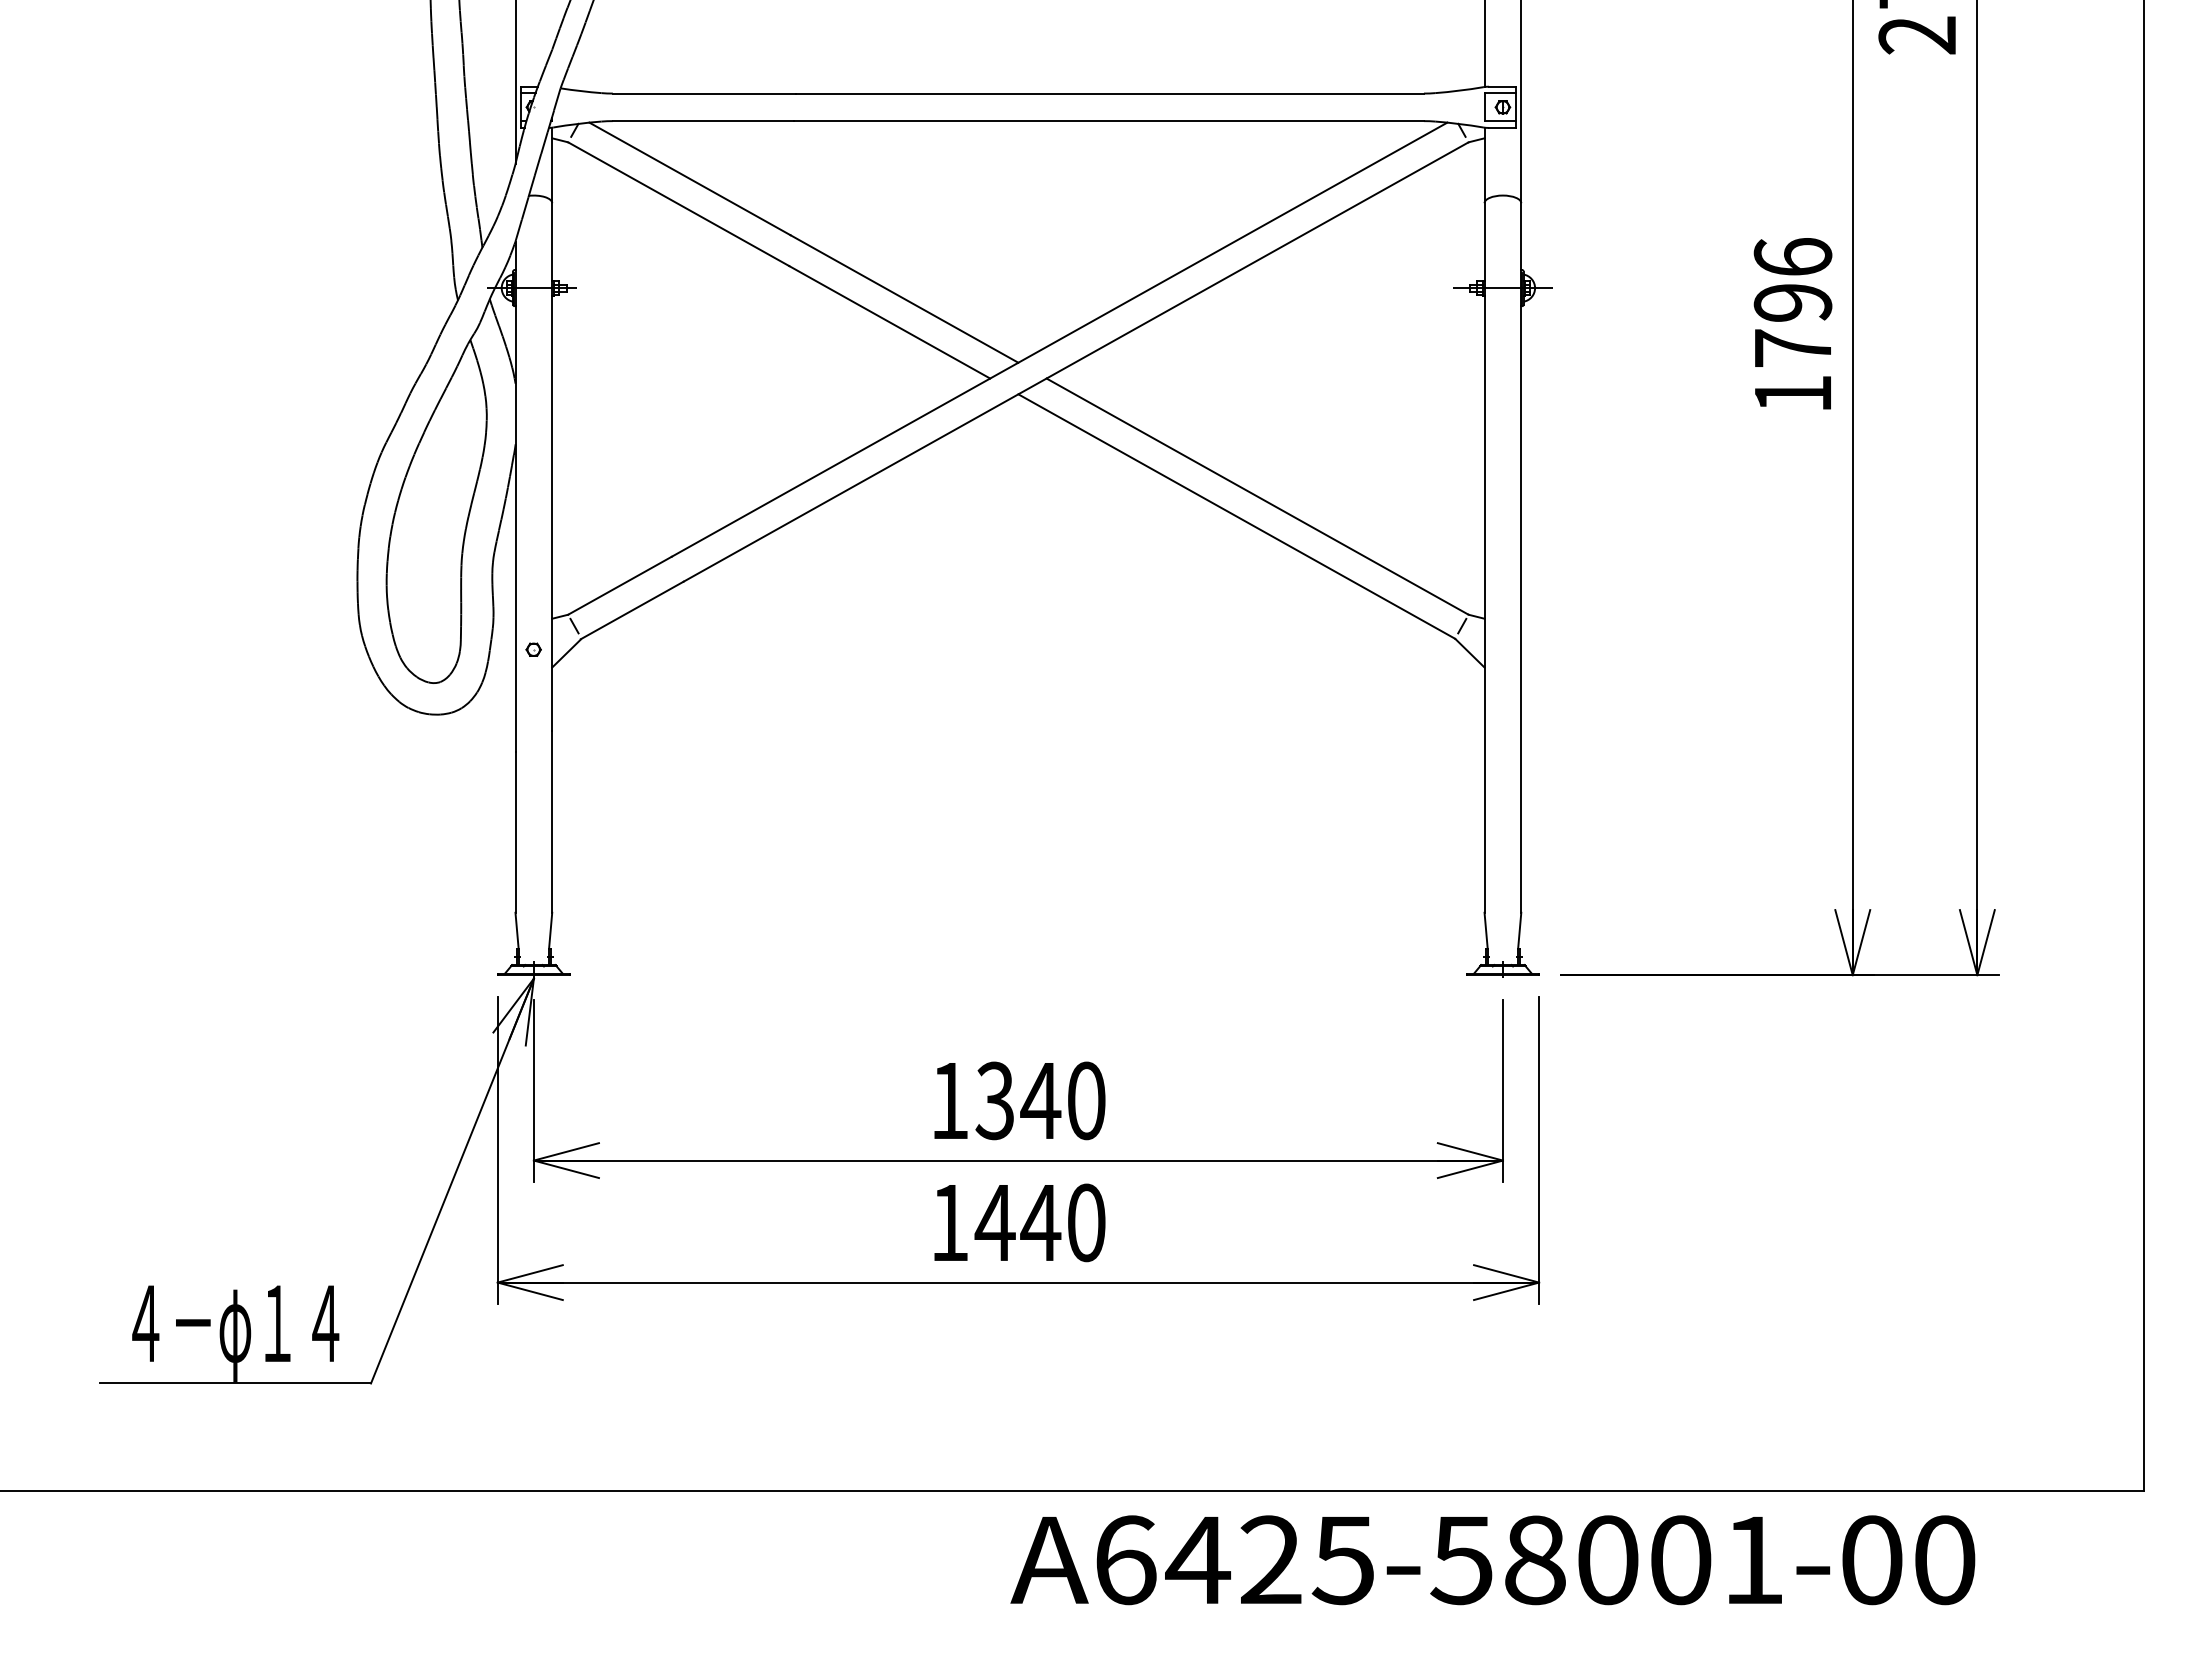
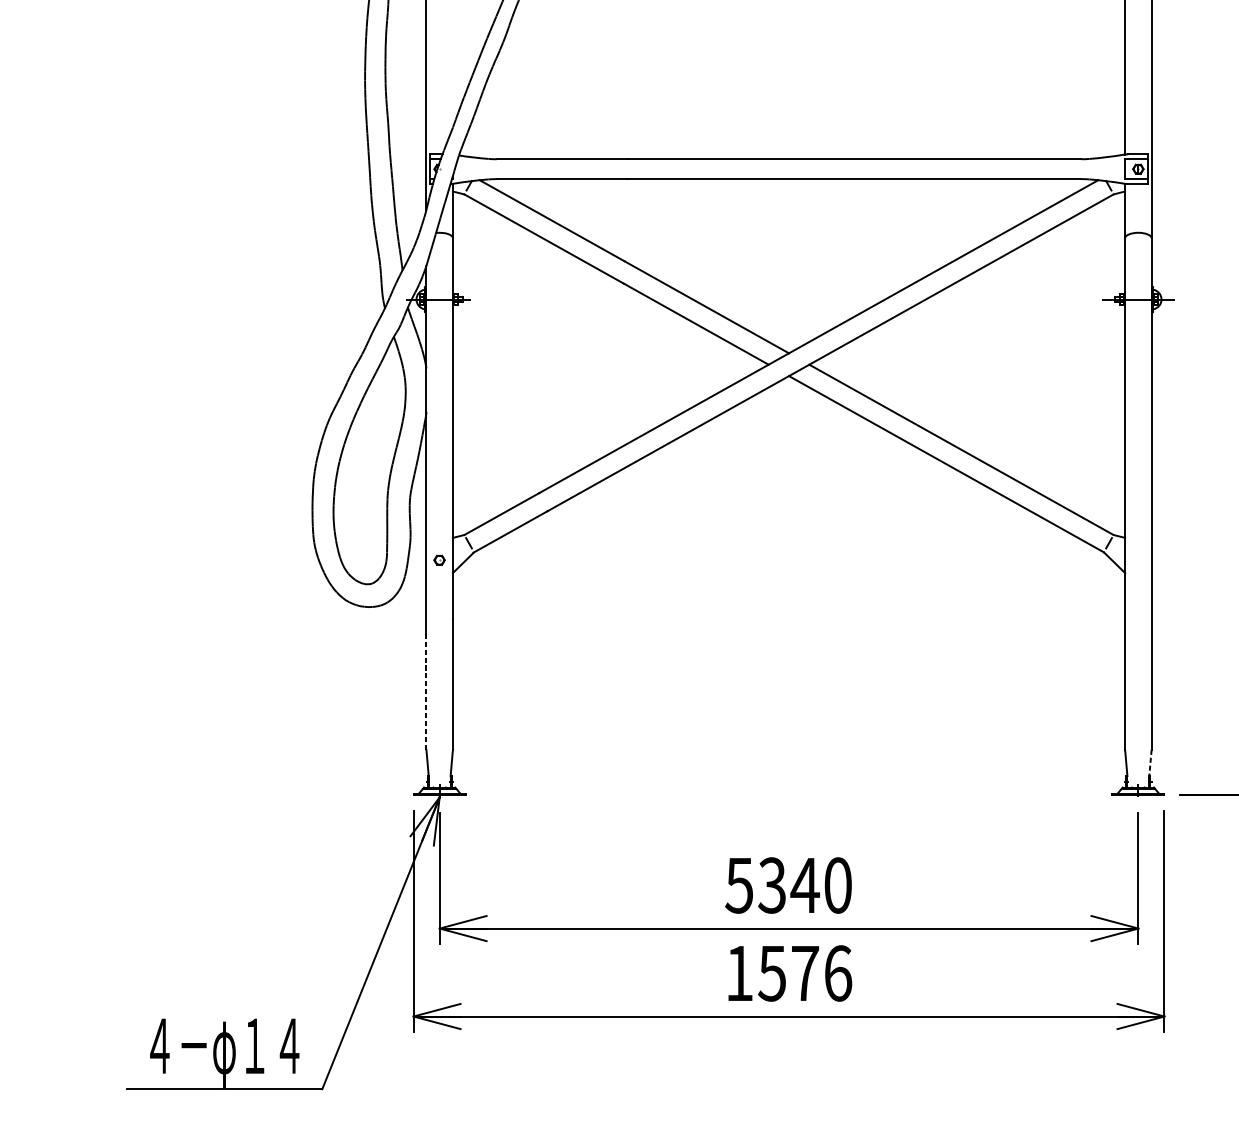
line: (515, 832) -> (426, 692), solid -> dashed
line: (1519, 931) -> (1150, 763), solid -> dashed
text: (948, 1101) -> (738, 885), 1340 -> 5340
text: (1039, 1222) -> (804, 973), 1440 -> 1576

